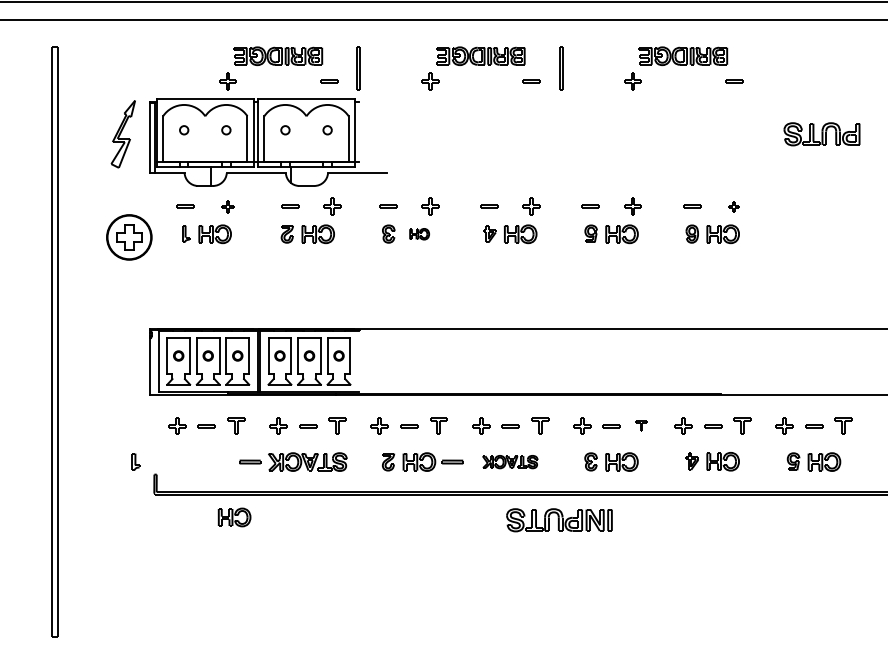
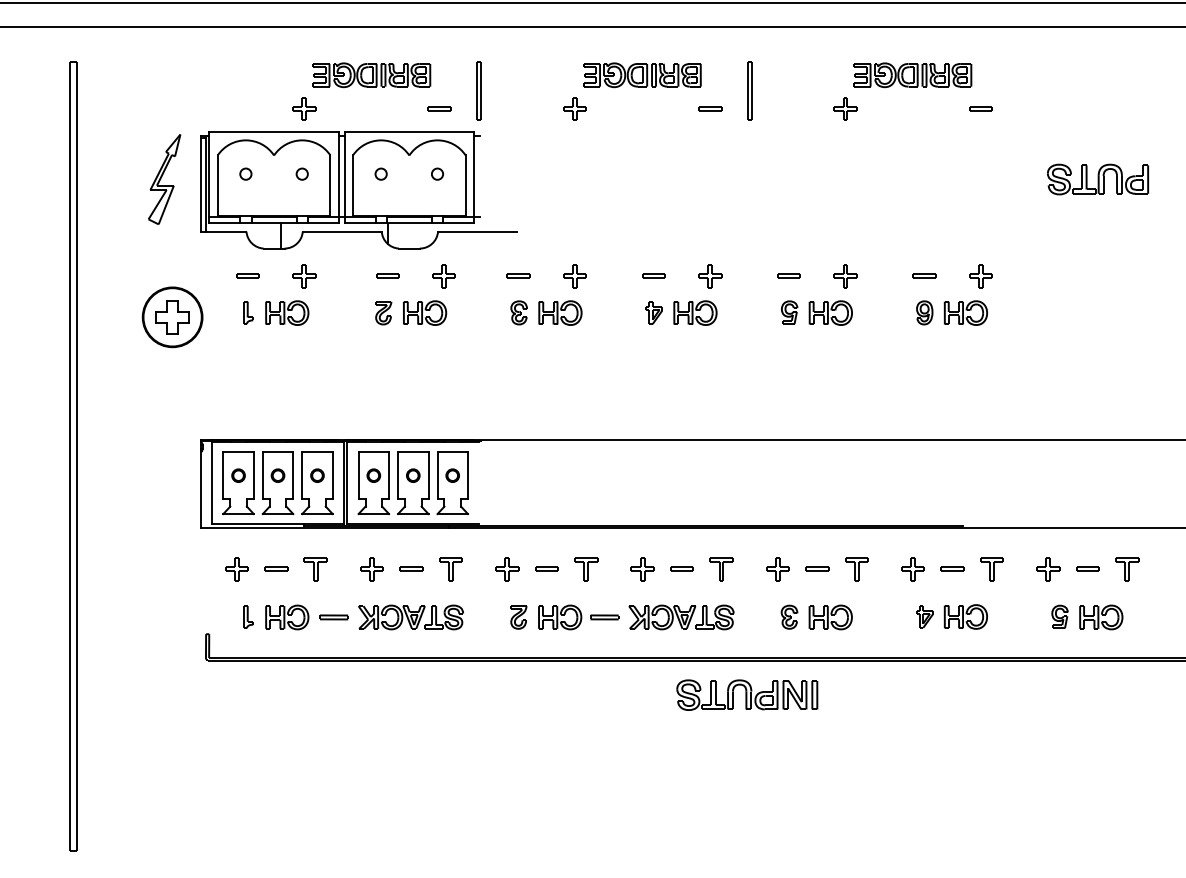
part: (228, 206) -> (304, 276), size x1.43
part: (734, 206) -> (980, 276), size x1.67
part: (419, 233) -> (560, 312), size x1.67
part: (641, 426) -> (856, 569), size x1.67
part: (135, 461) -> (248, 616), moved
part: (510, 462) -> (681, 617), size x1.43
part: (234, 517) -> (287, 617), moved

